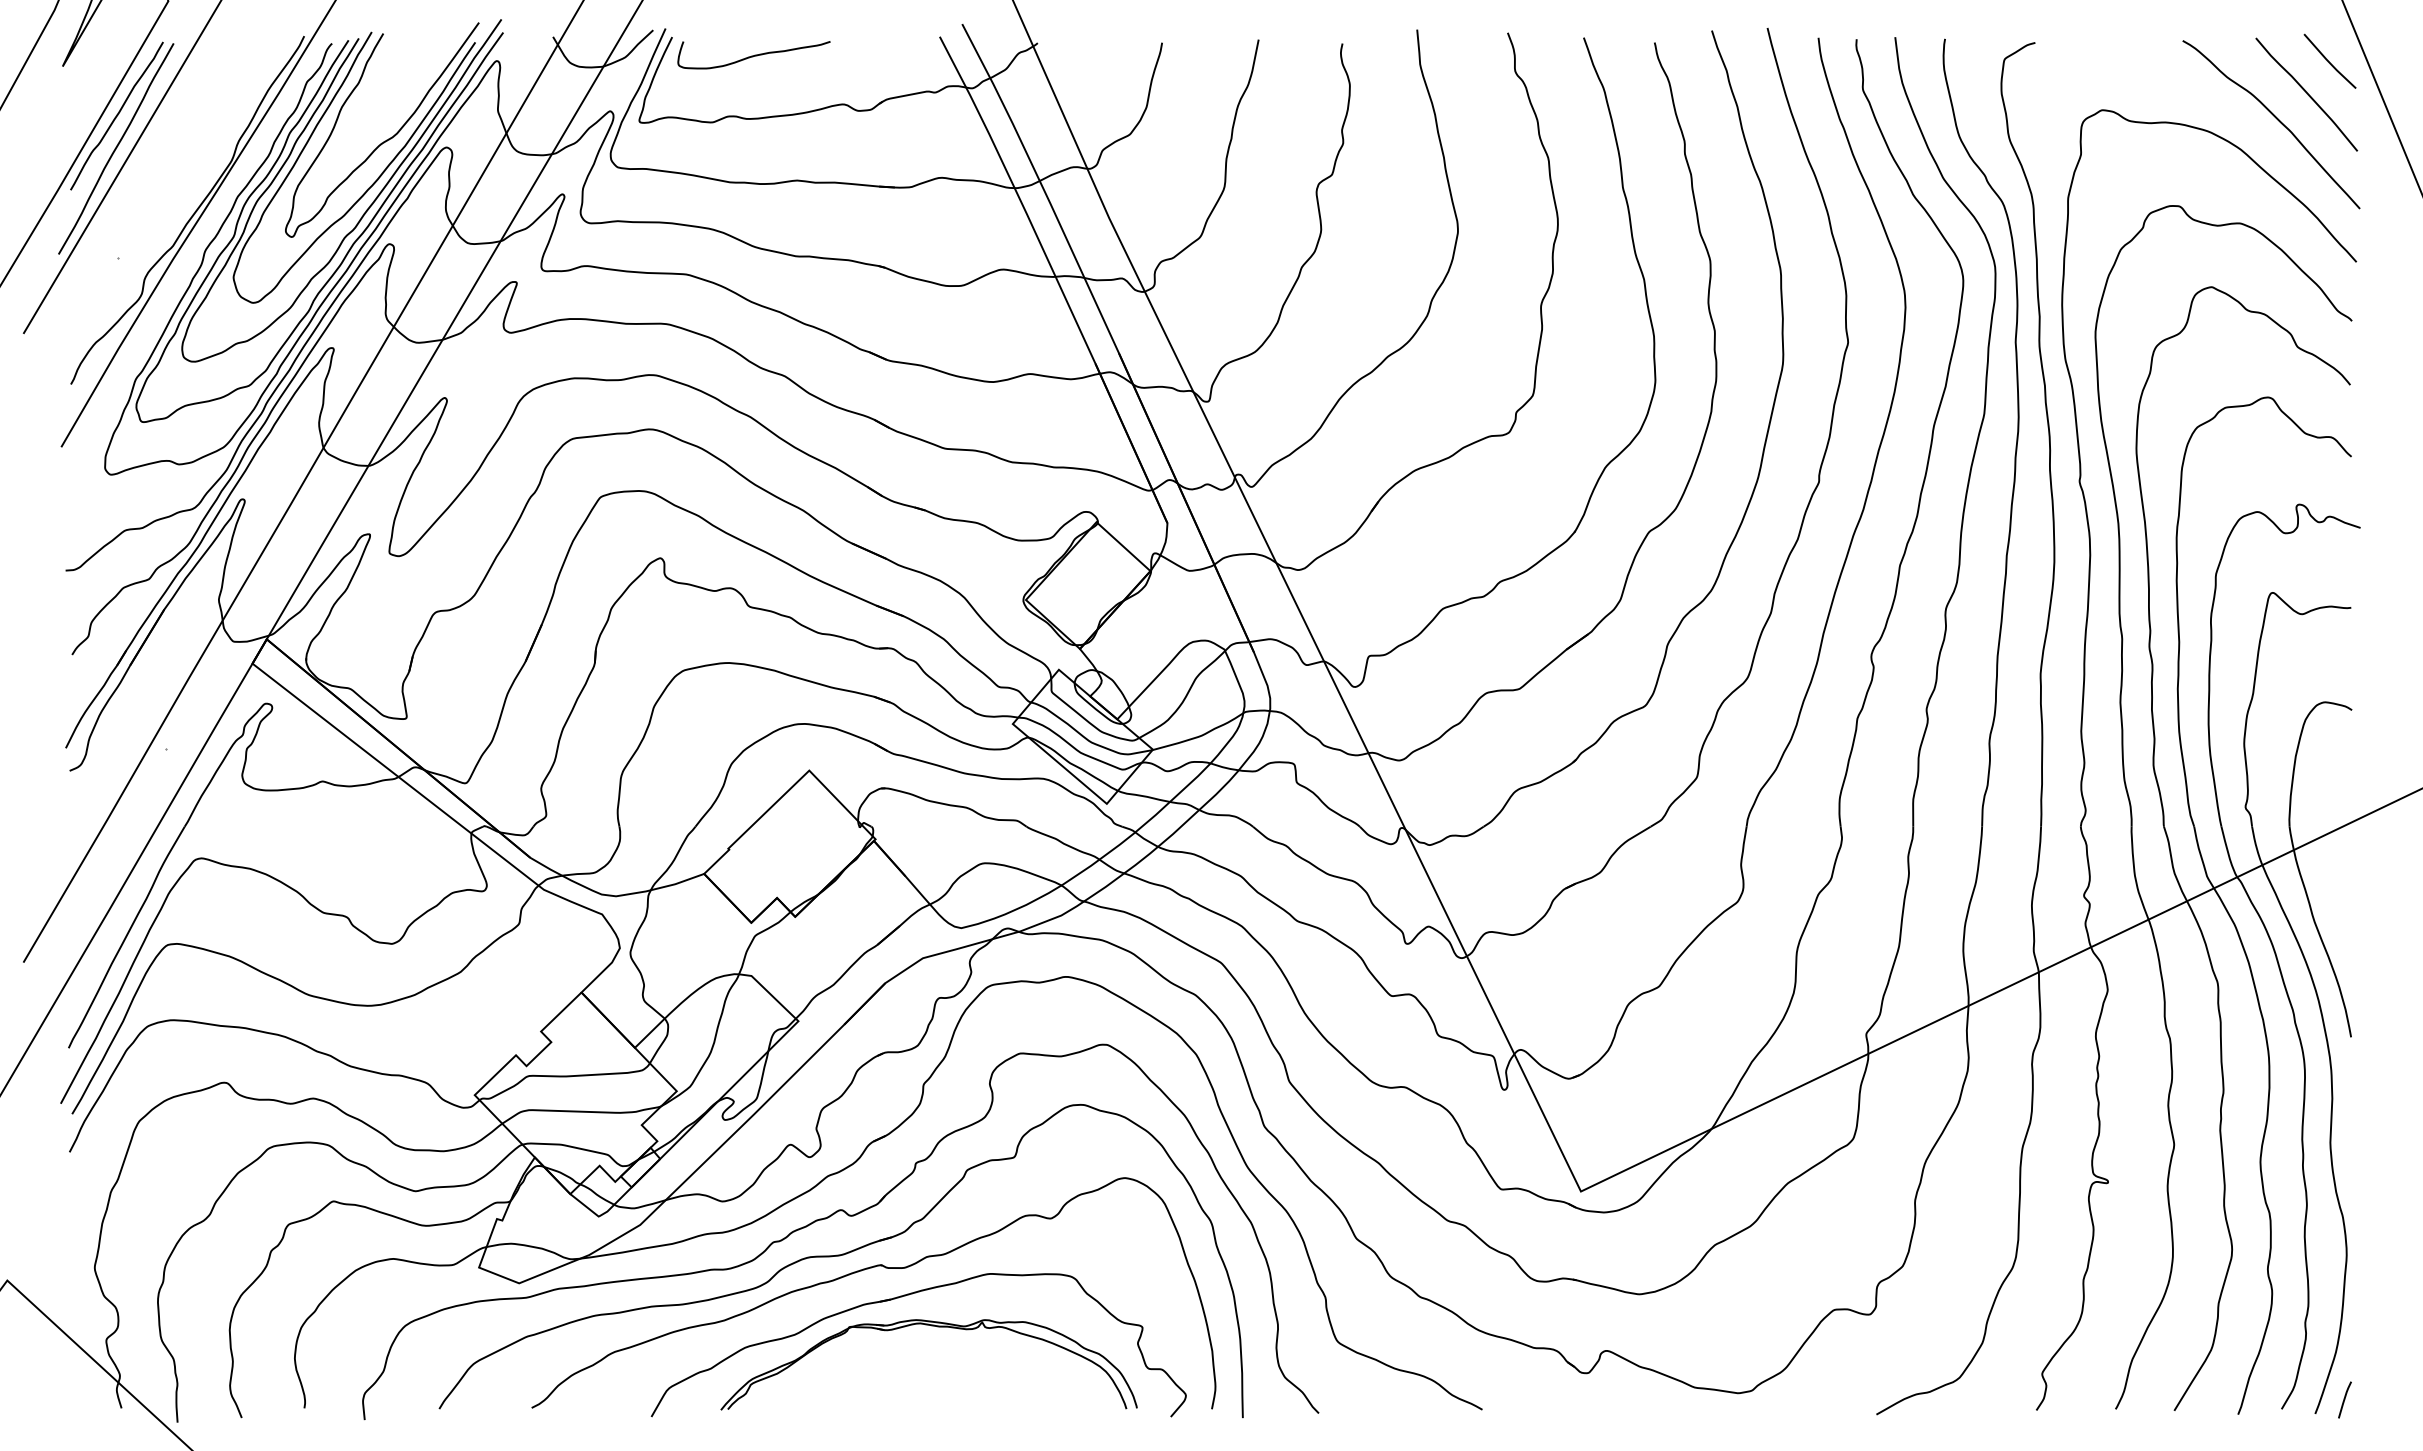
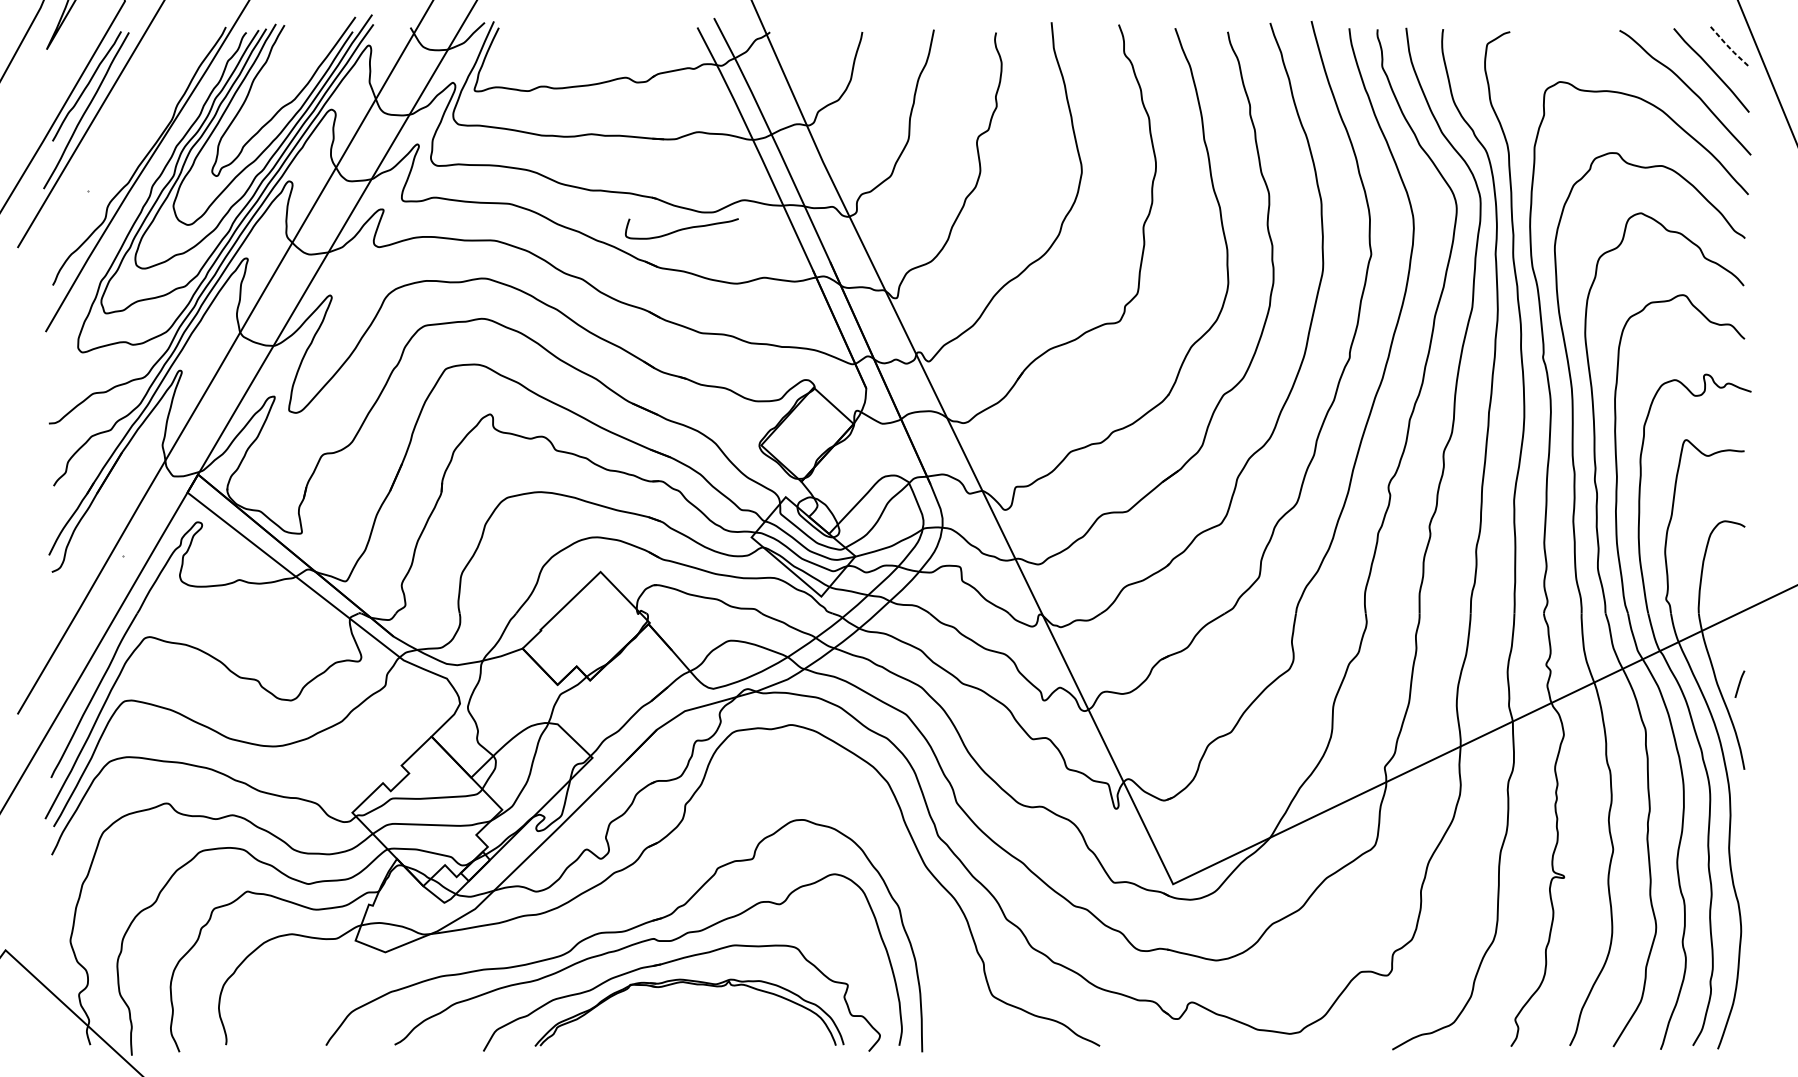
curve: (753, 55) -> (681, 229), moved
line: (2328, 61) -> (1727, 45), solid -> dashed
part: (848, 1216) -> (629, 902), removed
line: (2344, 1399) -> (1739, 683), moved

